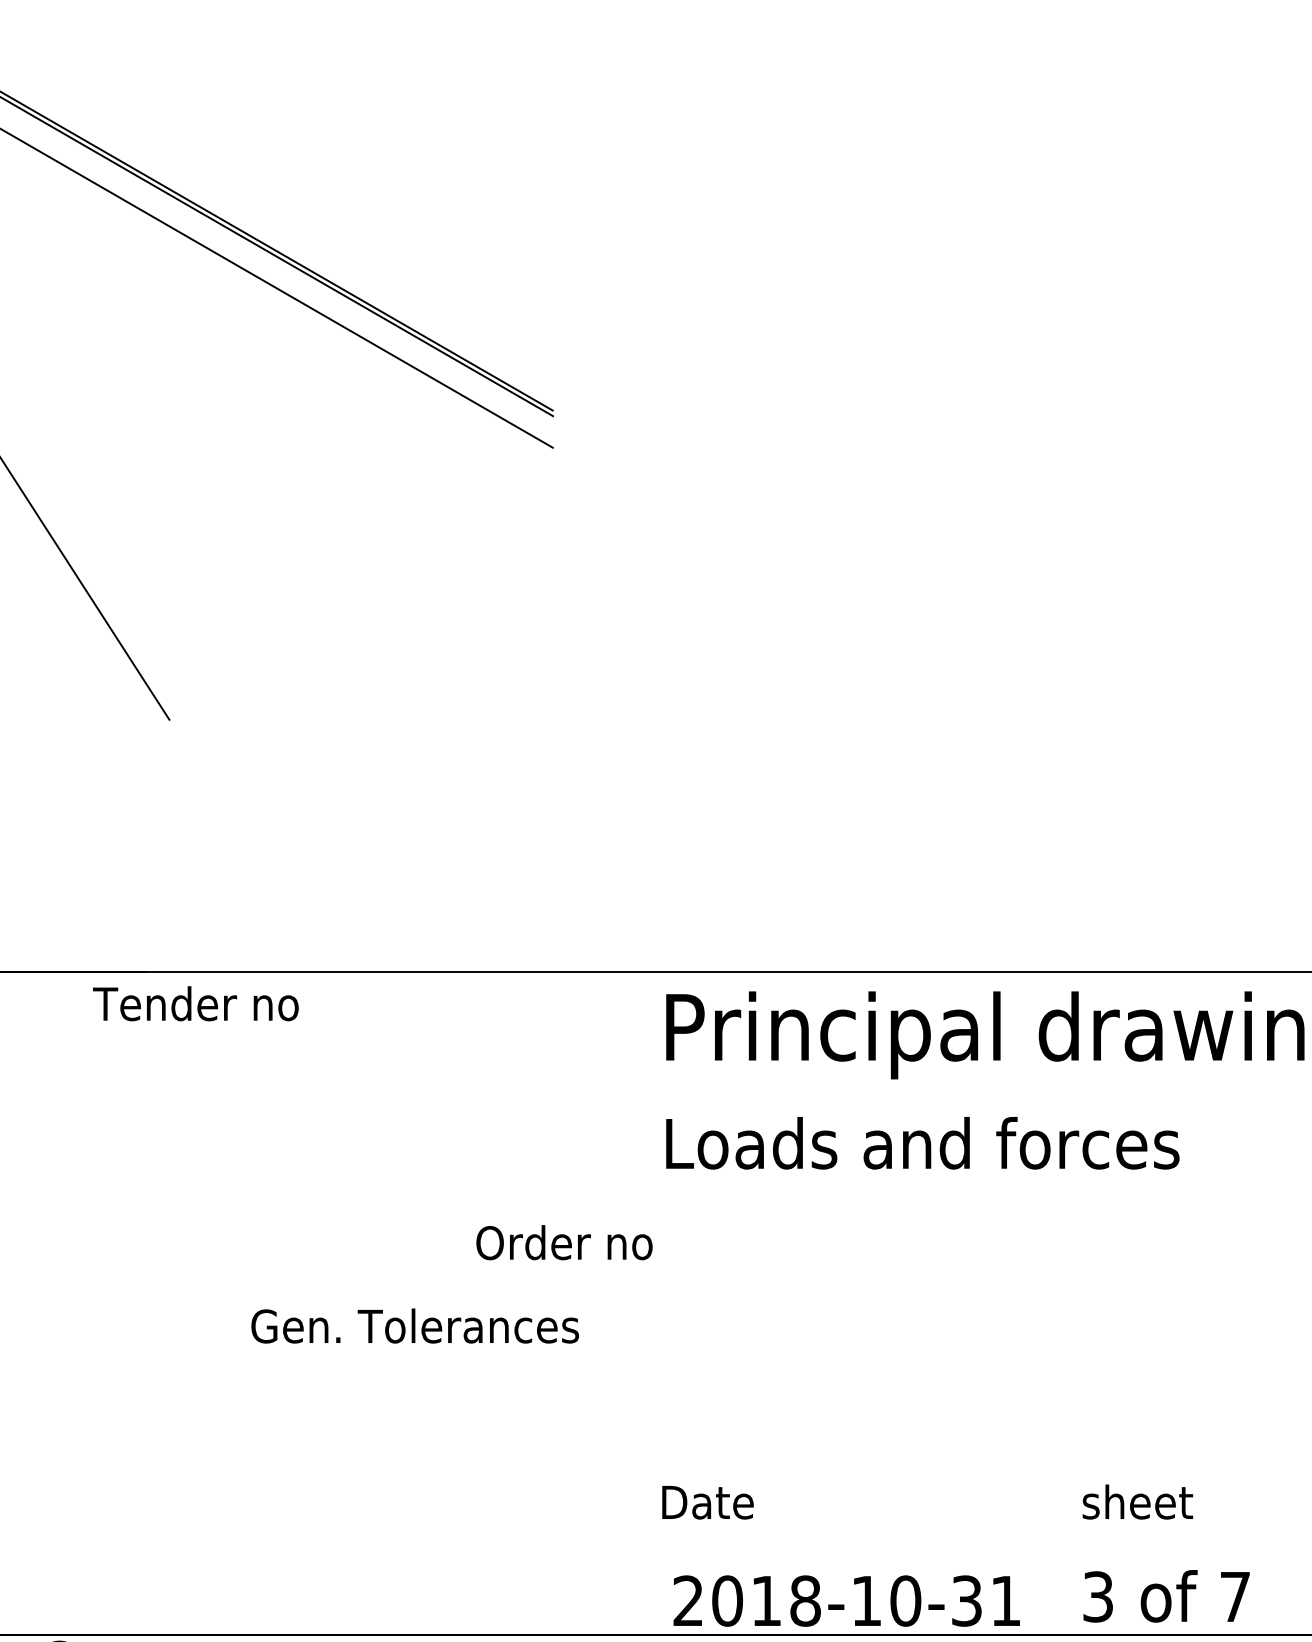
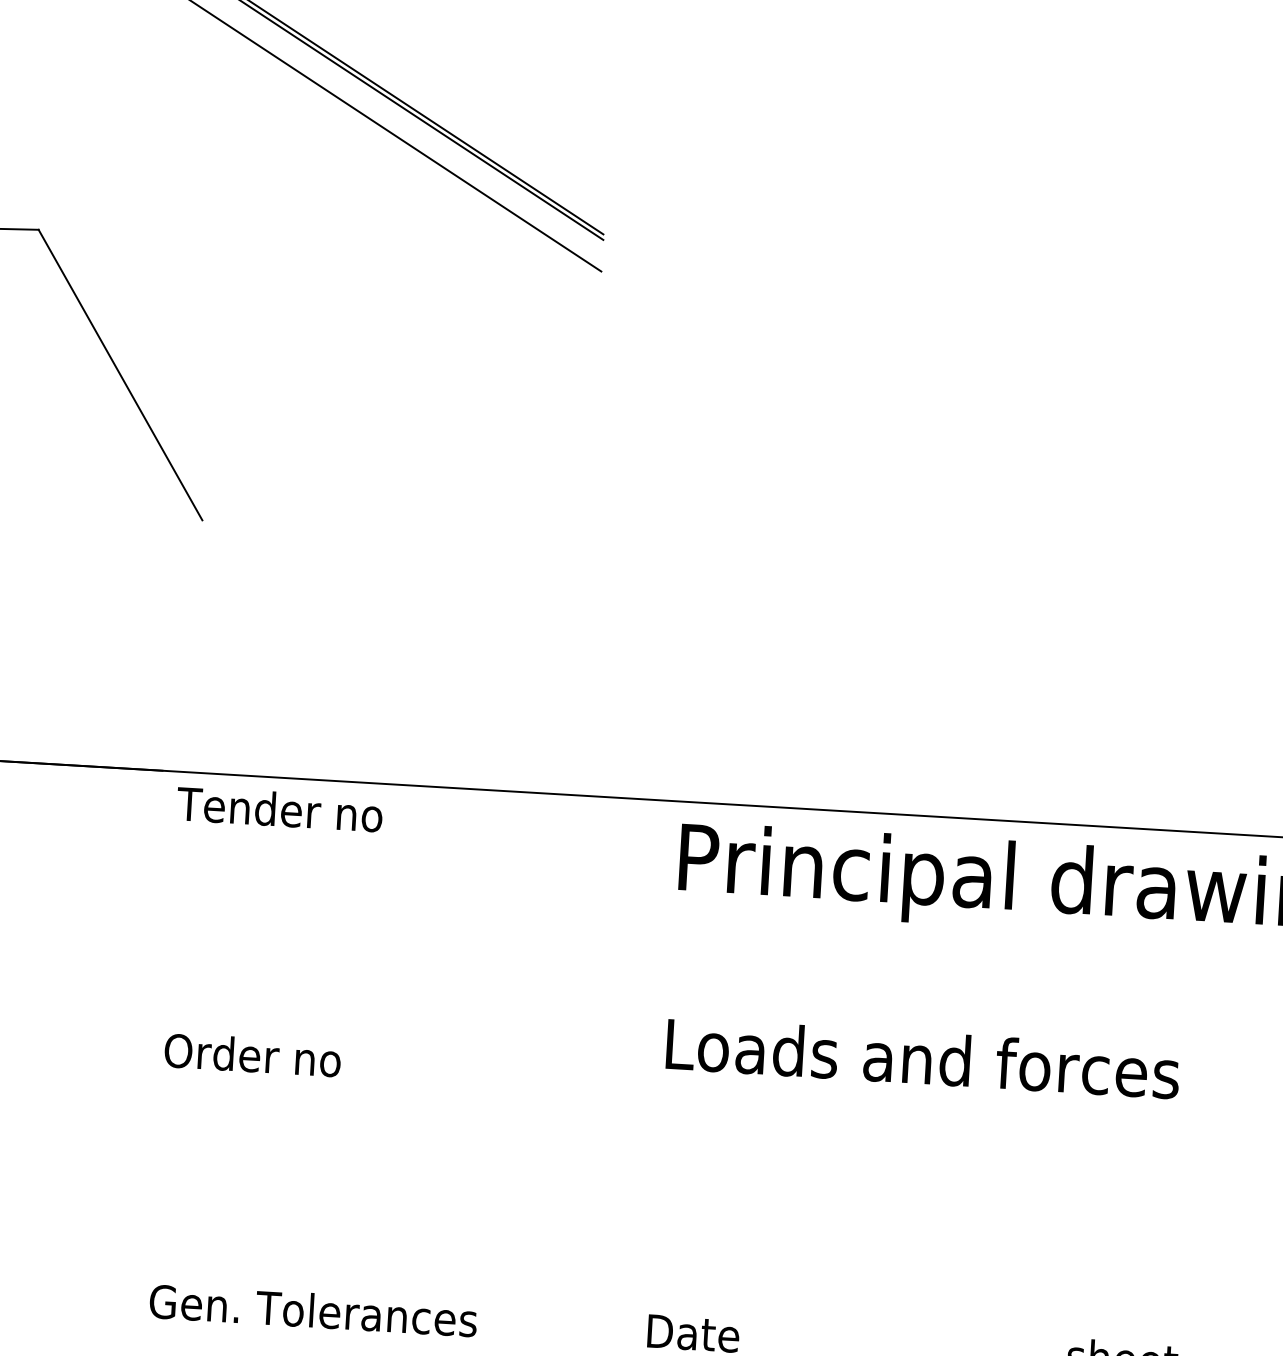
text: (195, 1003) -> (279, 809), moved
text: (922, 1143) -> (922, 1058), moved
text: (564, 1242) -> (252, 1054), moved
text: (415, 1325) -> (313, 1310), moved

